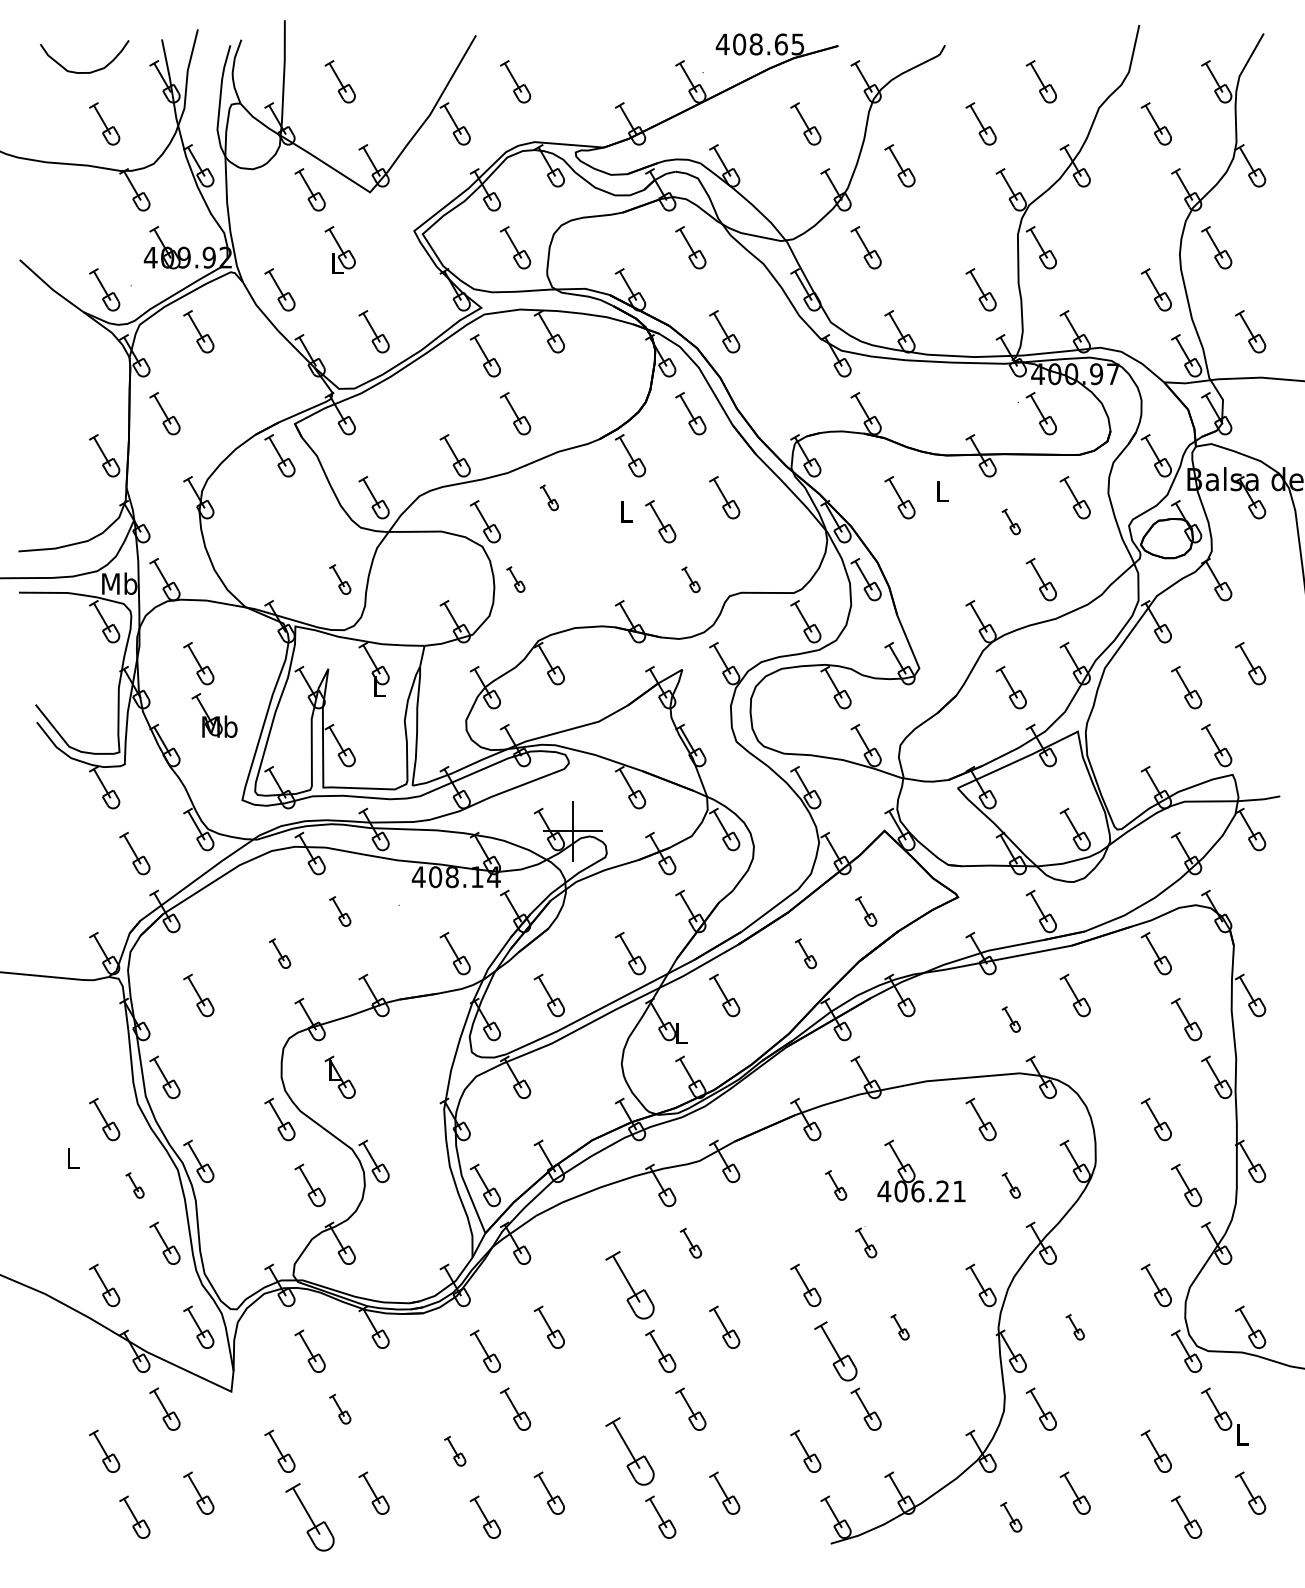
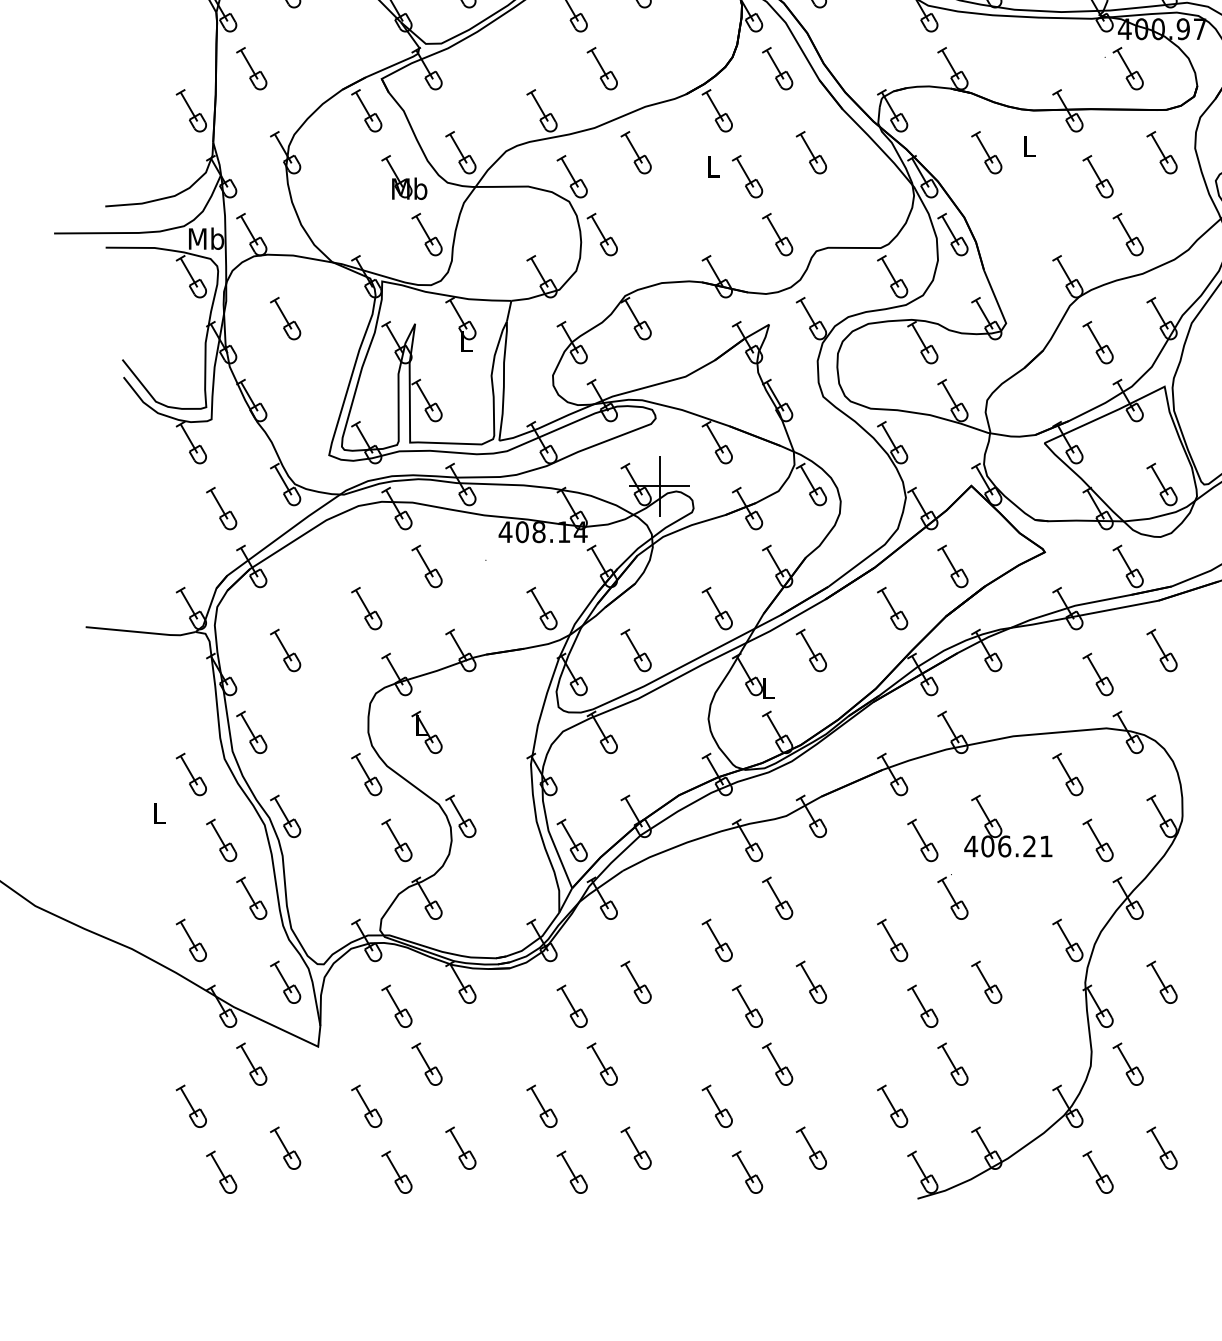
part: (548, 497) -> (635, 152), size x1.67
part: (1010, 521) -> (1097, 176), size x1.67
part: (339, 579) -> (426, 234), size x1.43
part: (515, 579) -> (602, 234), size x1.67
part: (690, 579) -> (777, 234), size x1.67
part: (214, 715) -> (404, 177), moved
part: (339, 911) -> (426, 566), size x1.43
part: (865, 911) -> (952, 566), size x1.43
part: (279, 953) -> (366, 608), size x1.43
part: (805, 953) -> (892, 608), size x1.43
part: (1010, 1019) -> (1097, 674), size x1.67
part: (134, 1185) -> (221, 840), size x1.67
part: (835, 1185) -> (922, 840), size x1.43
part: (1010, 1185) -> (1097, 840), size x1.67
part: (865, 1241) -> (952, 896), size x1.43
part: (690, 1242) -> (777, 897), size x1.43
part: (630, 1285) -> (717, 940), size x0.62
part: (899, 1326) -> (986, 981), size x1.67
part: (1074, 1326) -> (1161, 981), size x1.67
part: (835, 1350) -> (922, 1005), size x0.71
part: (339, 1408) -> (426, 1063), size x1.43
part: (454, 1450) -> (541, 1105), size x1.43
part: (630, 1450) -> (717, 1105), size x0.62
part: (309, 1516) -> (396, 1171), size x0.62
part: (1010, 1516) -> (1097, 1171), size x1.43

